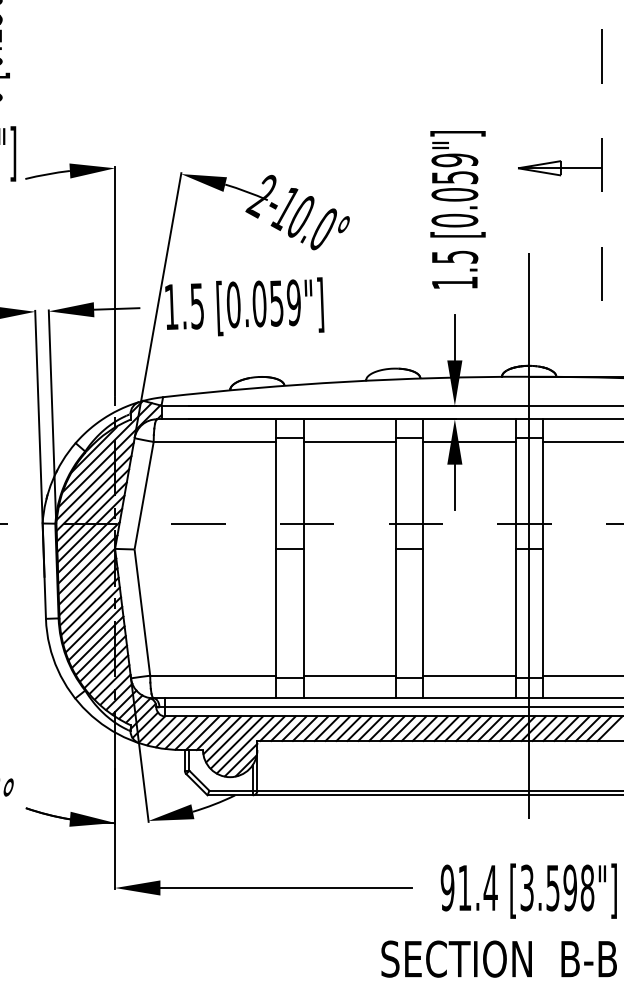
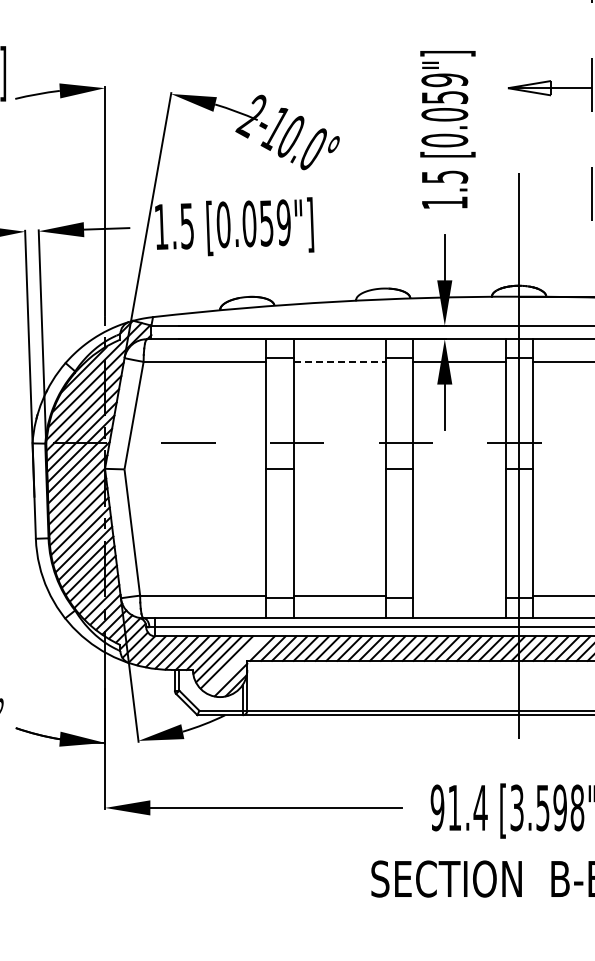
line: (350, 441) -> (340, 361), solid -> dashed
line: (469, 675) -> (459, 595), removed
line: (244, 744) -> (234, 664), removed

